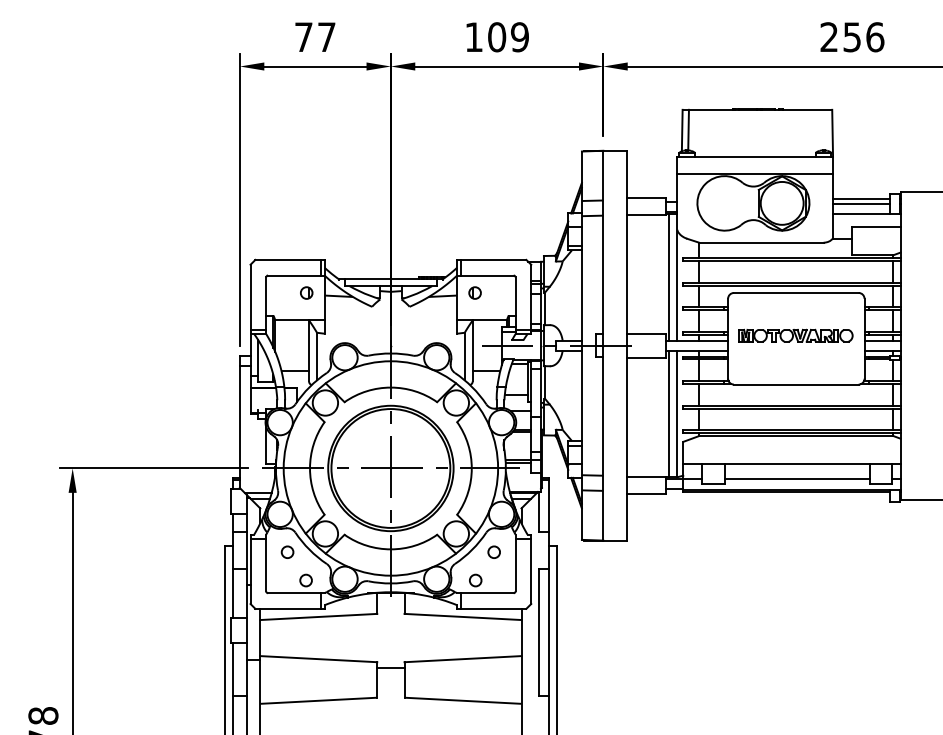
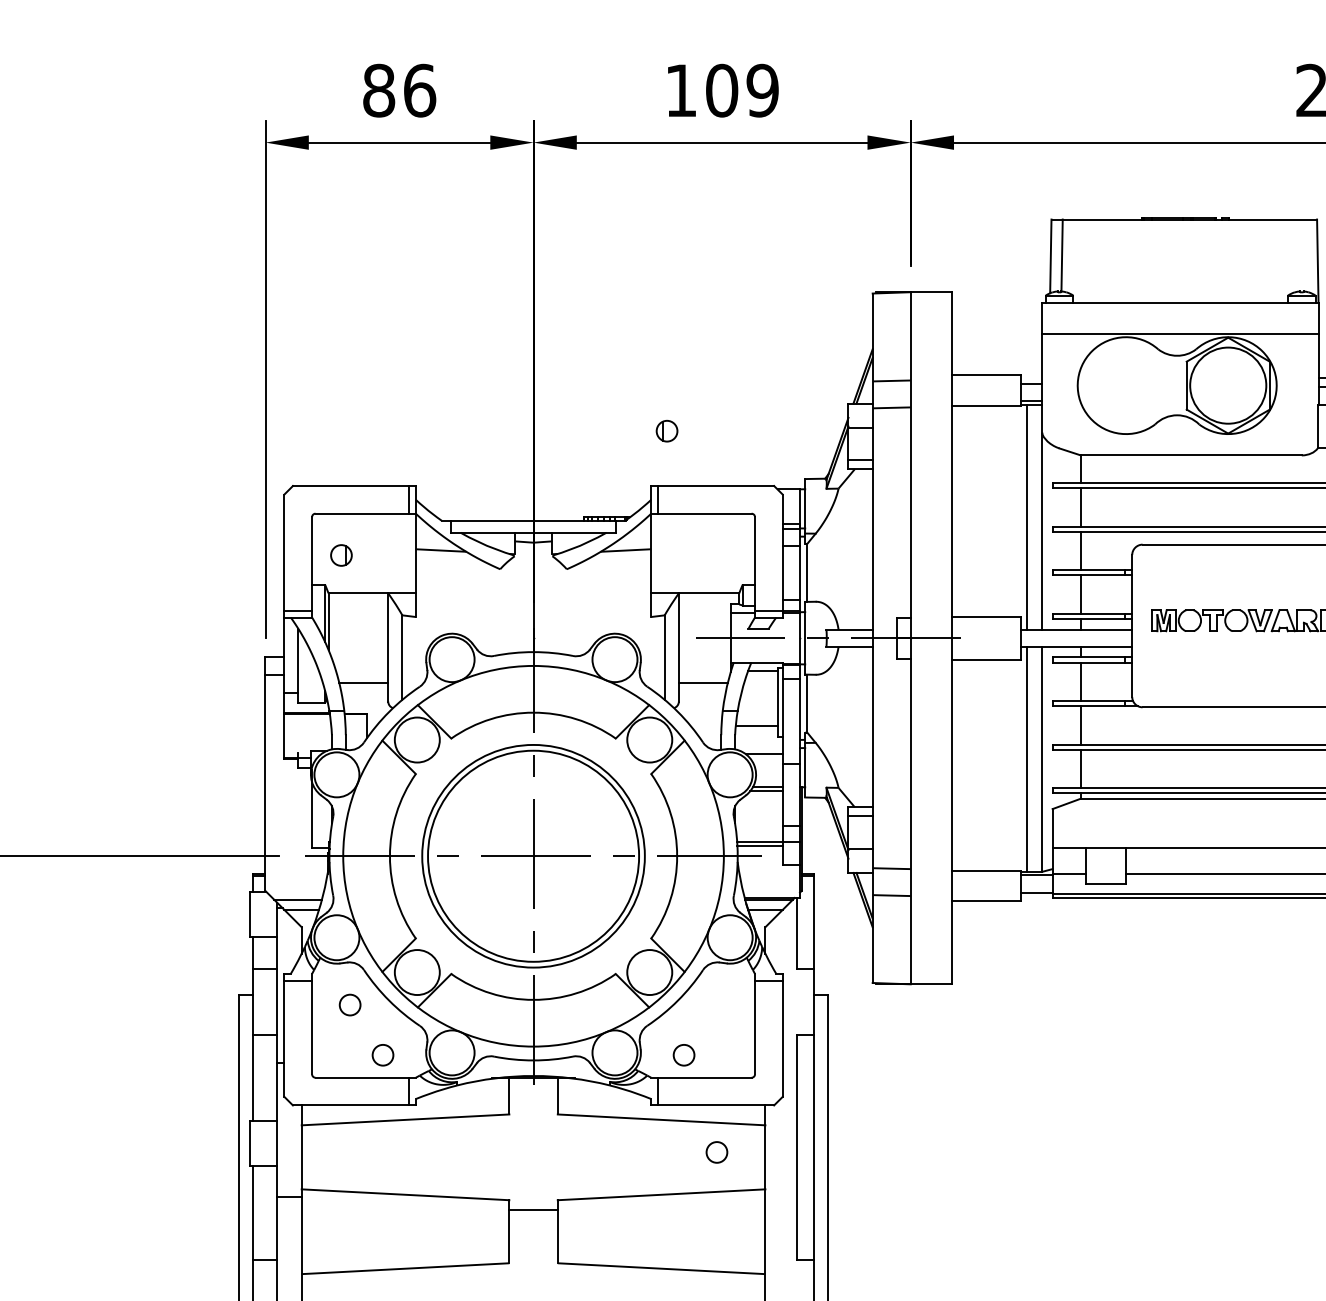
text: (315, 37) -> (399, 91), 77 -> 86
part: (306, 292) -> (341, 554), moved
part: (474, 292) -> (666, 430), moved
circle: (493, 551) -> (715, 1151), moved

